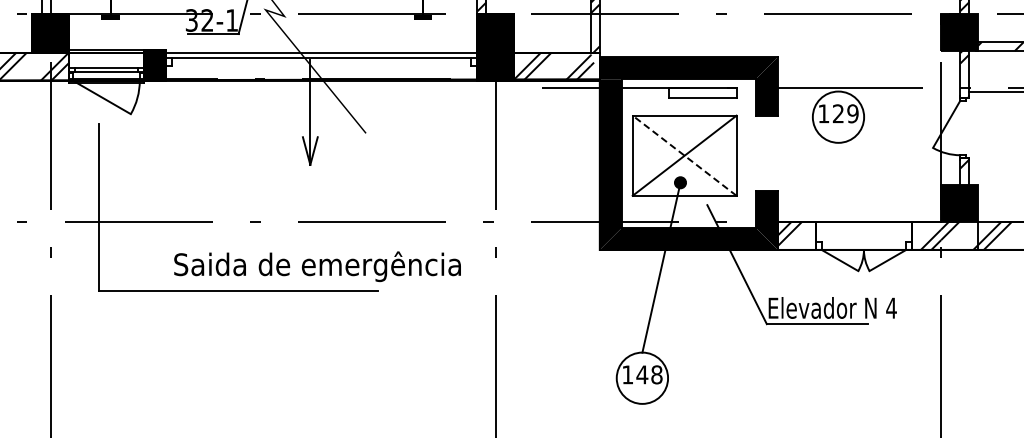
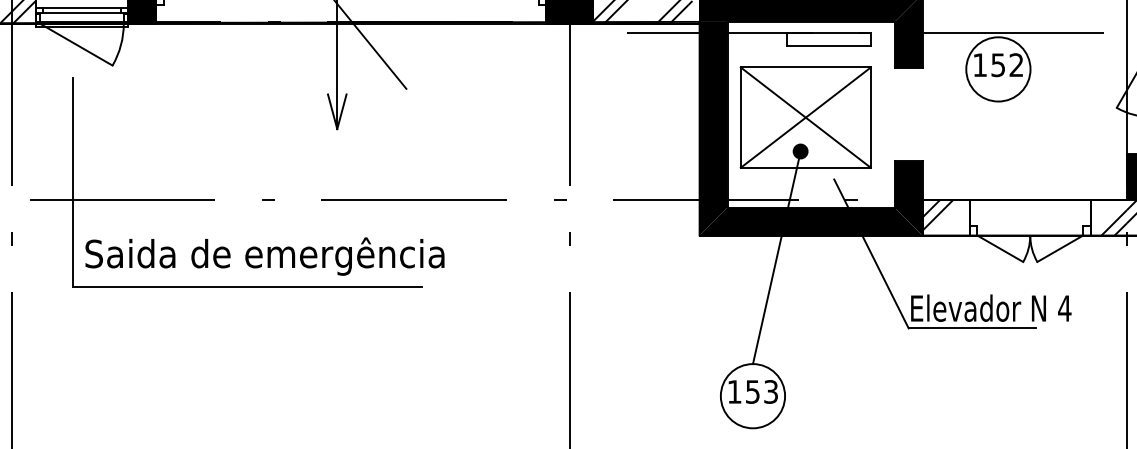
text: (845, 113) -> (1007, 64), 129 -> 152
line: (684, 155) -> (805, 117), dashed -> solid
text: (317, 266) -> (264, 256), moved
text: (649, 374) -> (761, 391), 148 -> 153

